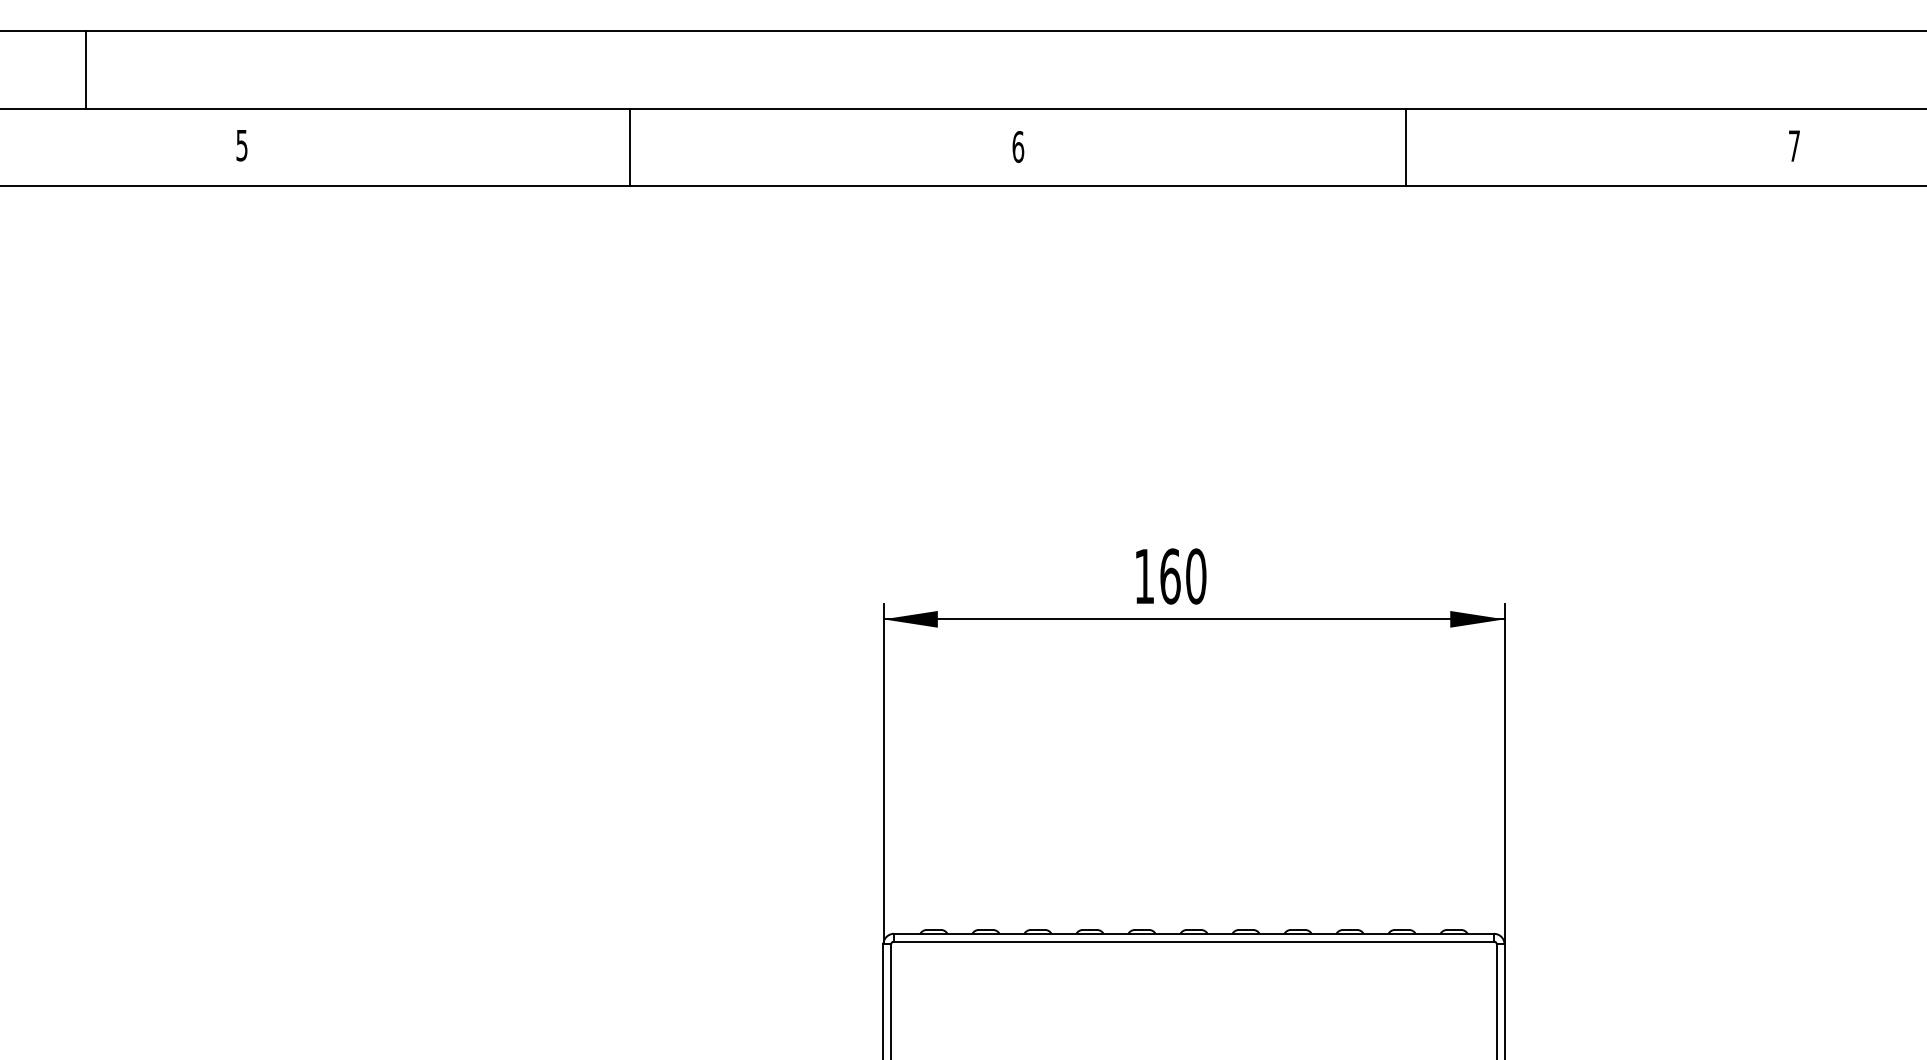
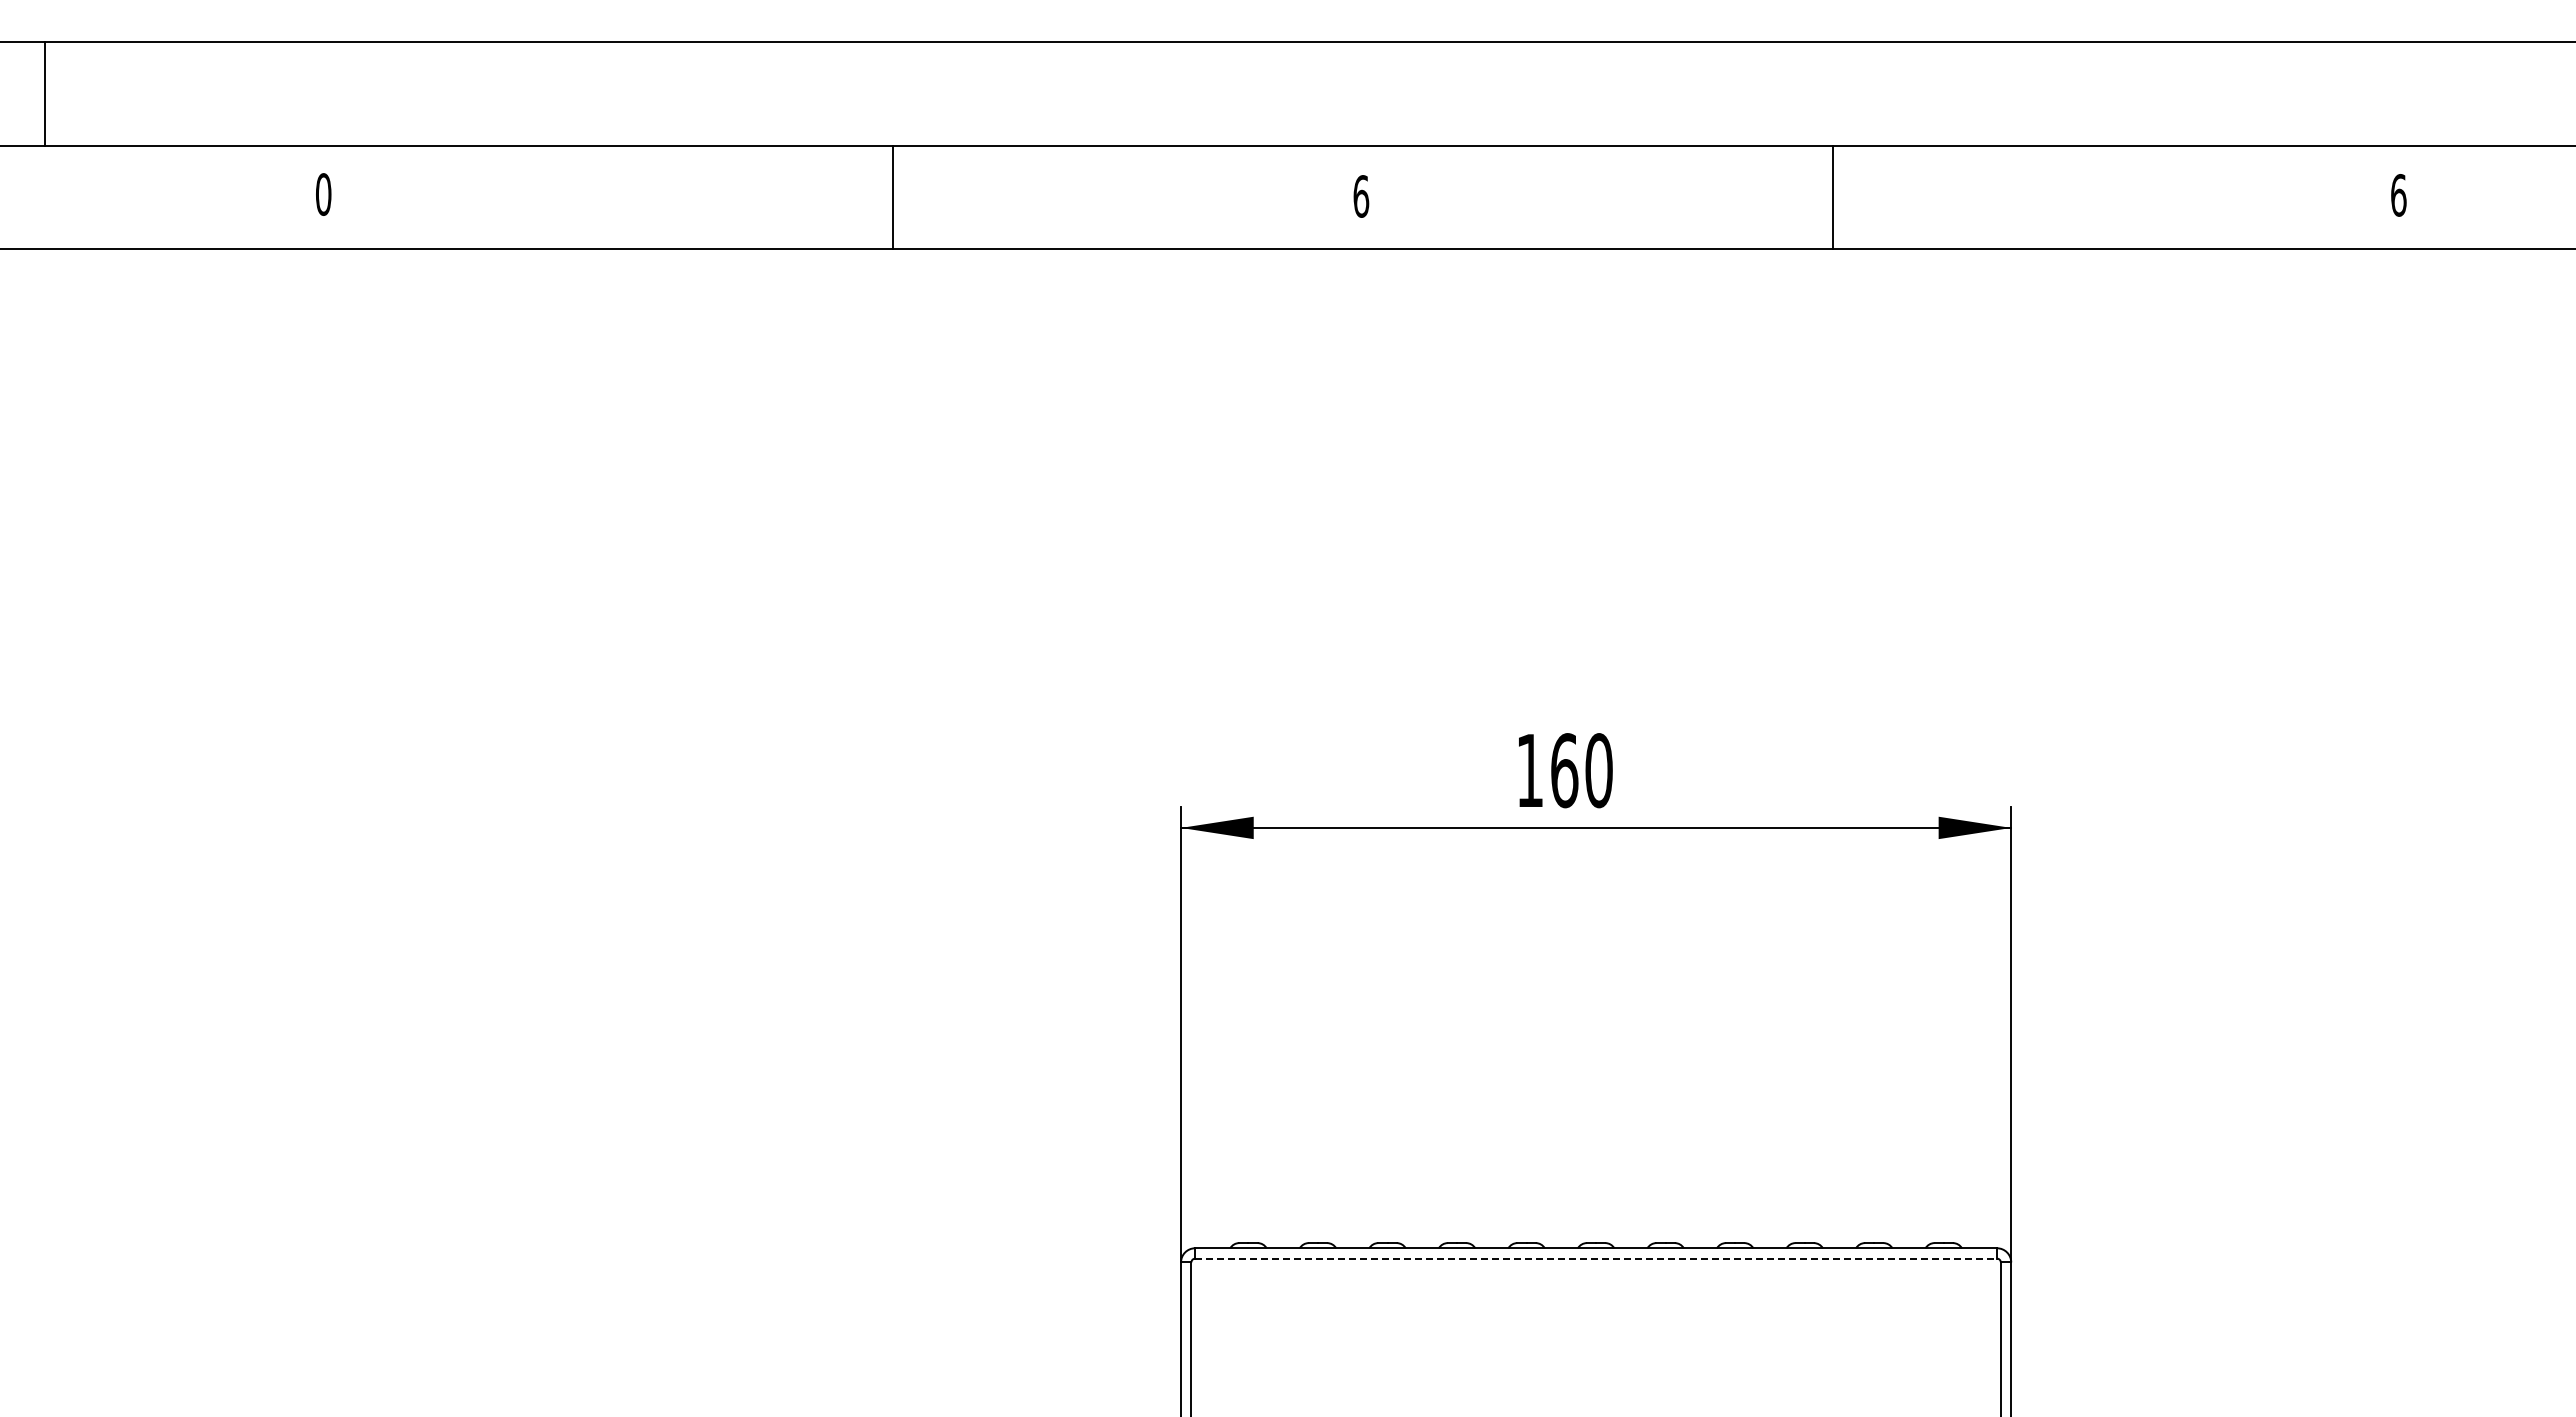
line: (86, 69) -> (45, 93), moved
text: (241, 145) -> (323, 194), 5 -> 0
text: (1794, 146) -> (2398, 195), 7 -> 6
line: (629, 147) -> (892, 197), moved
line: (1406, 147) -> (1832, 197), moved
line: (1194, 941) -> (1596, 1258), solid -> dashed

